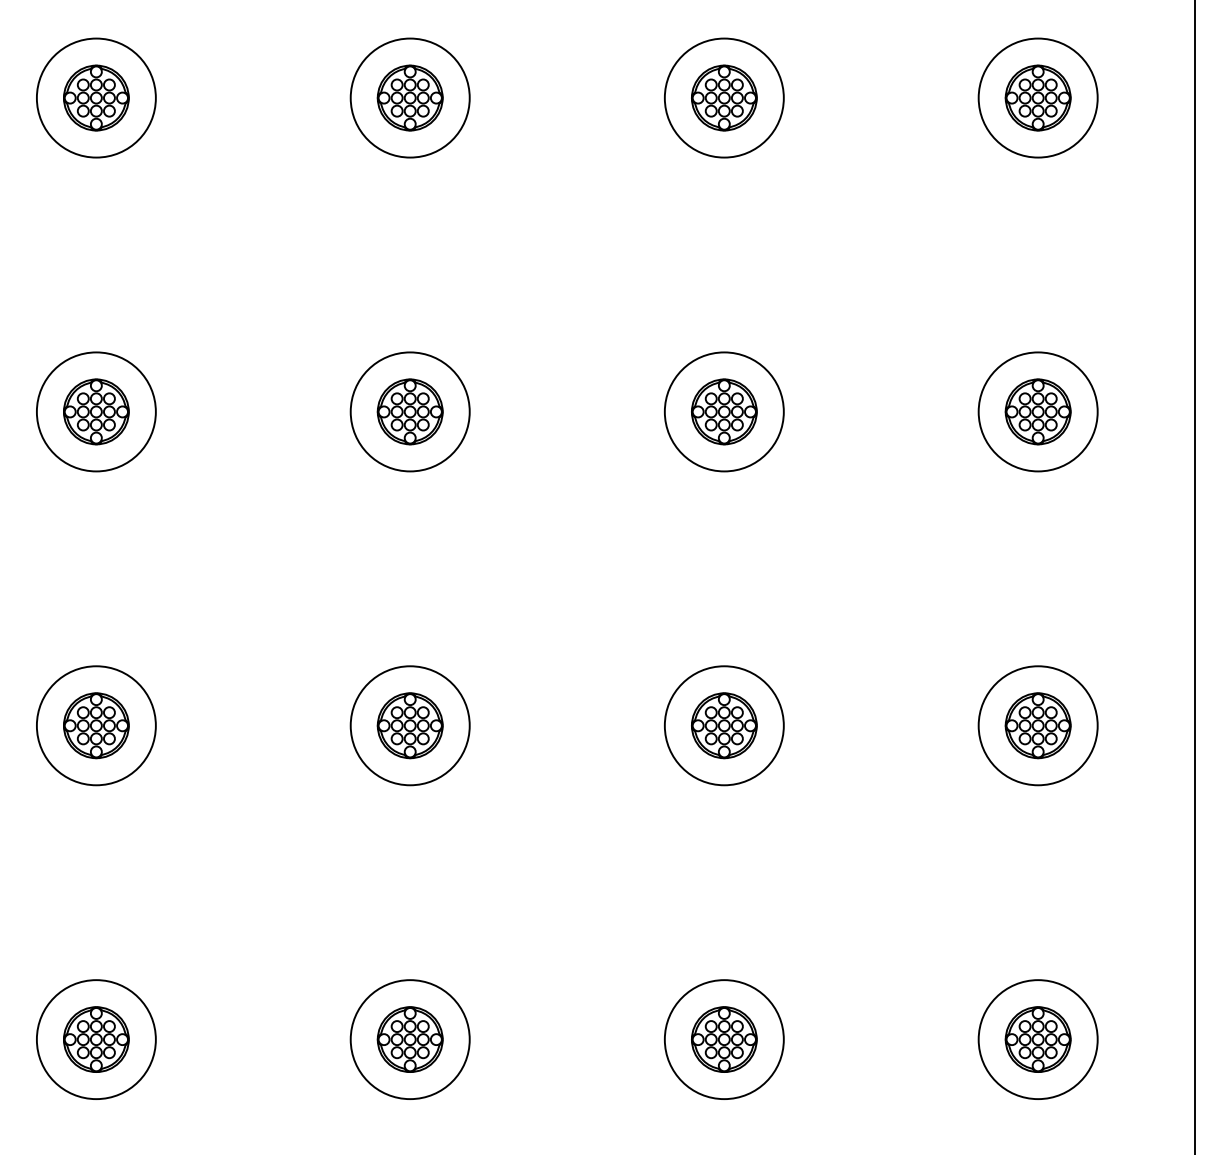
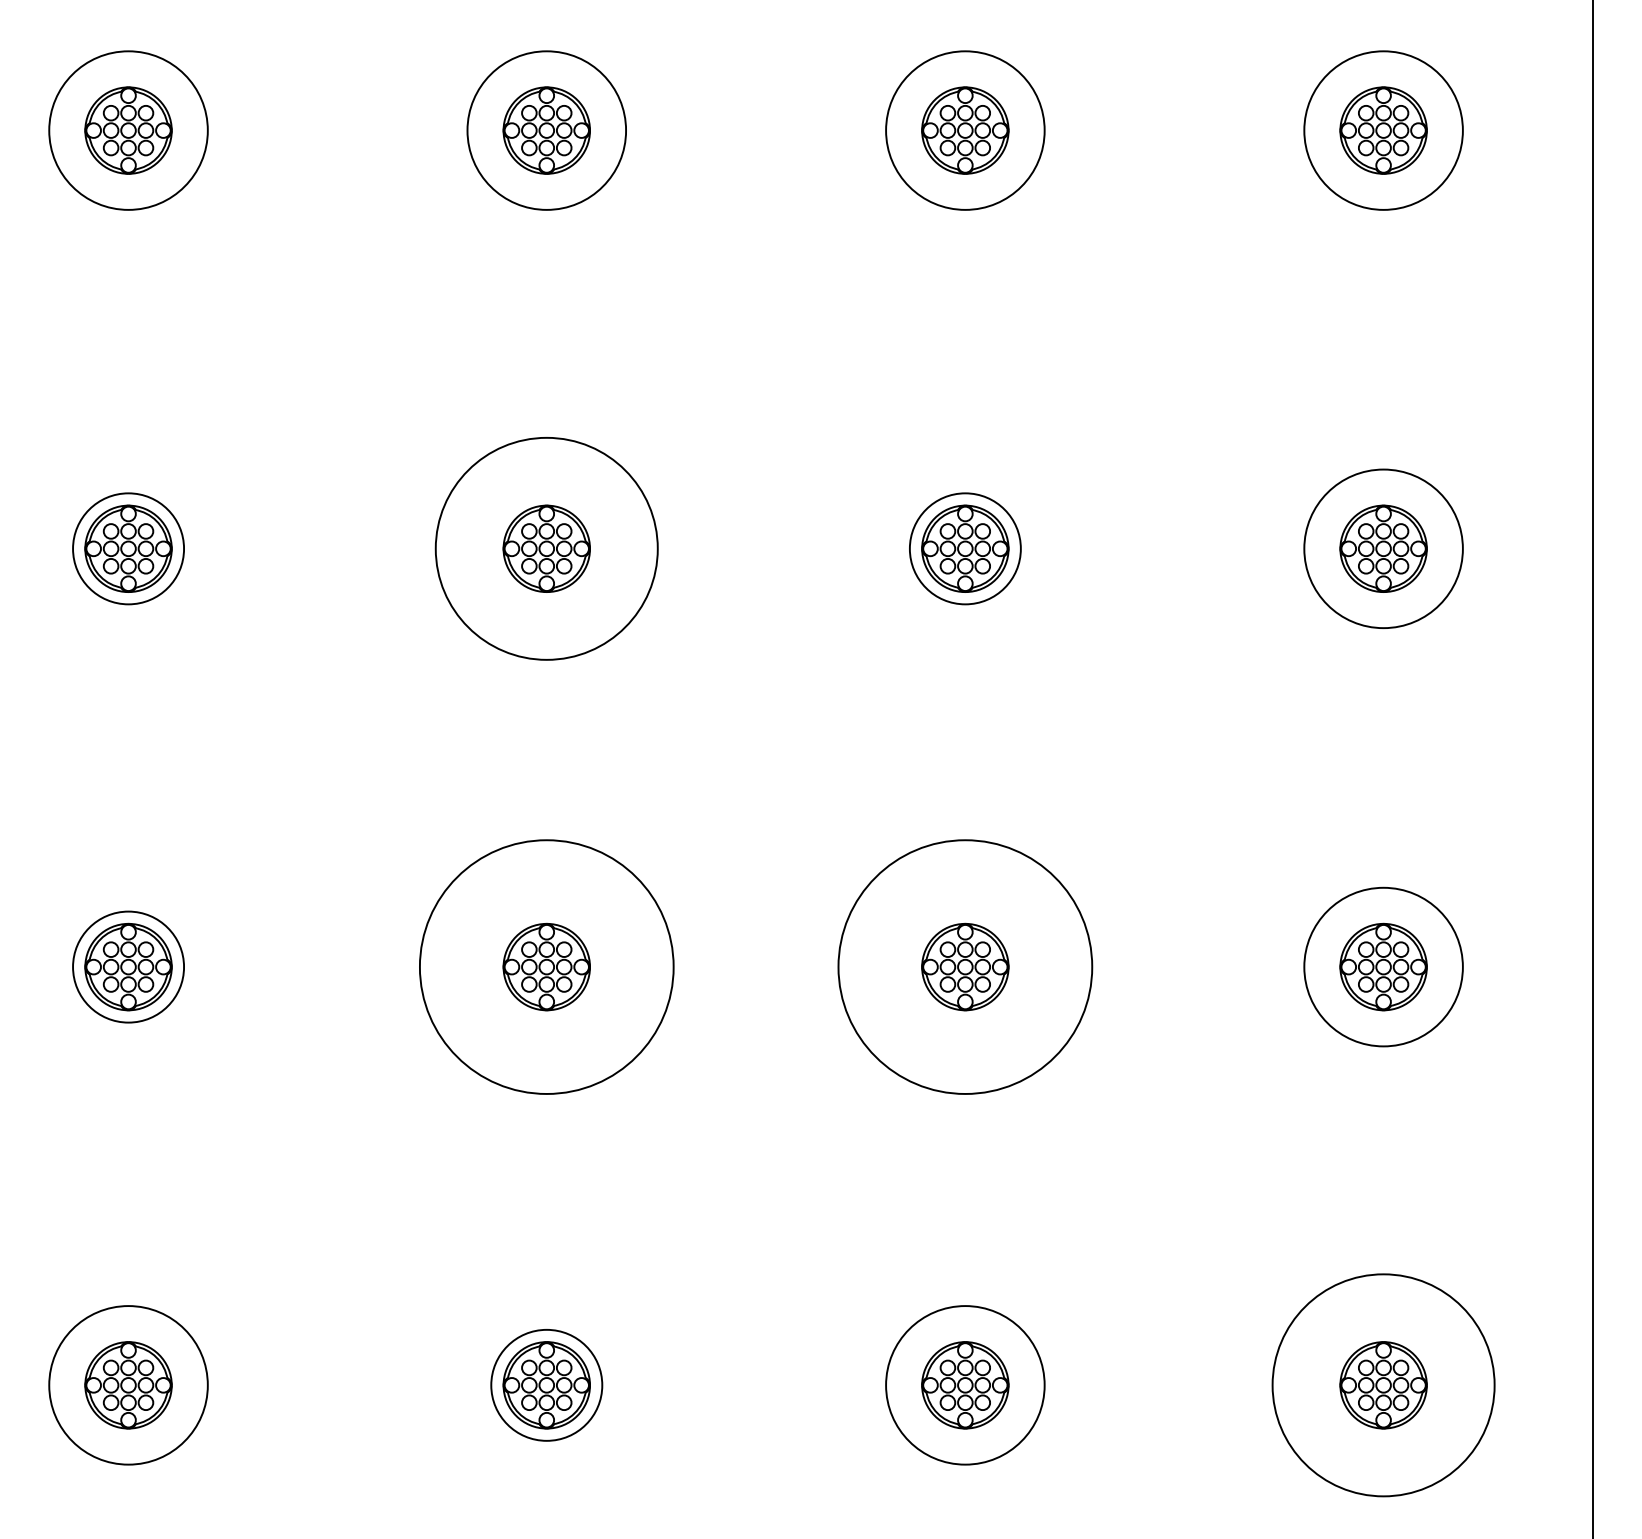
circle: (96, 411) -> (128, 548), size x0.7
circle: (410, 411) -> (546, 548), size x1.4
circle: (724, 411) -> (965, 548), size x0.7
circle: (96, 725) -> (128, 966), size x0.7
circle: (410, 725) -> (546, 966), size x1.6
circle: (724, 725) -> (965, 966), size x1.6
circle: (410, 1039) -> (546, 1385), size x0.7
circle: (1038, 1039) -> (1383, 1385), size x1.4

